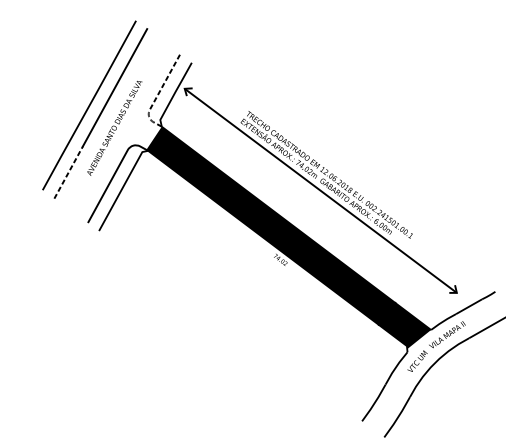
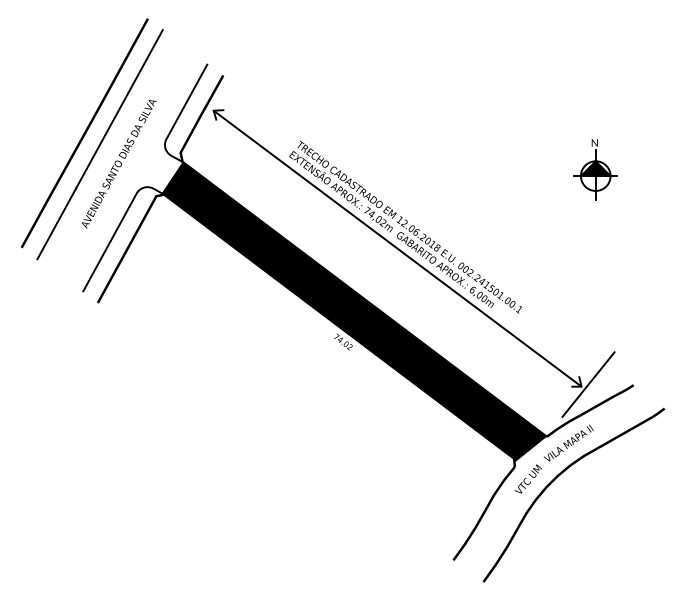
line: (157, 96) -> (176, 121), dashed -> solid
part: (467, 132) -> (595, 169), added
line: (69, 172) -> (57, 223), dashed -> solid
line: (461, 291) -> (588, 384), added

